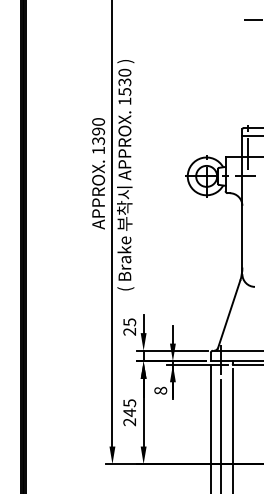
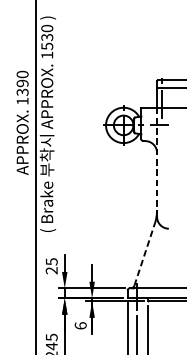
line: (242, 215) -> (157, 161), solid -> dashed
line: (229, 313) -> (145, 253), solid -> dashed
text: (160, 390) -> (80, 325), 8 -> 6

